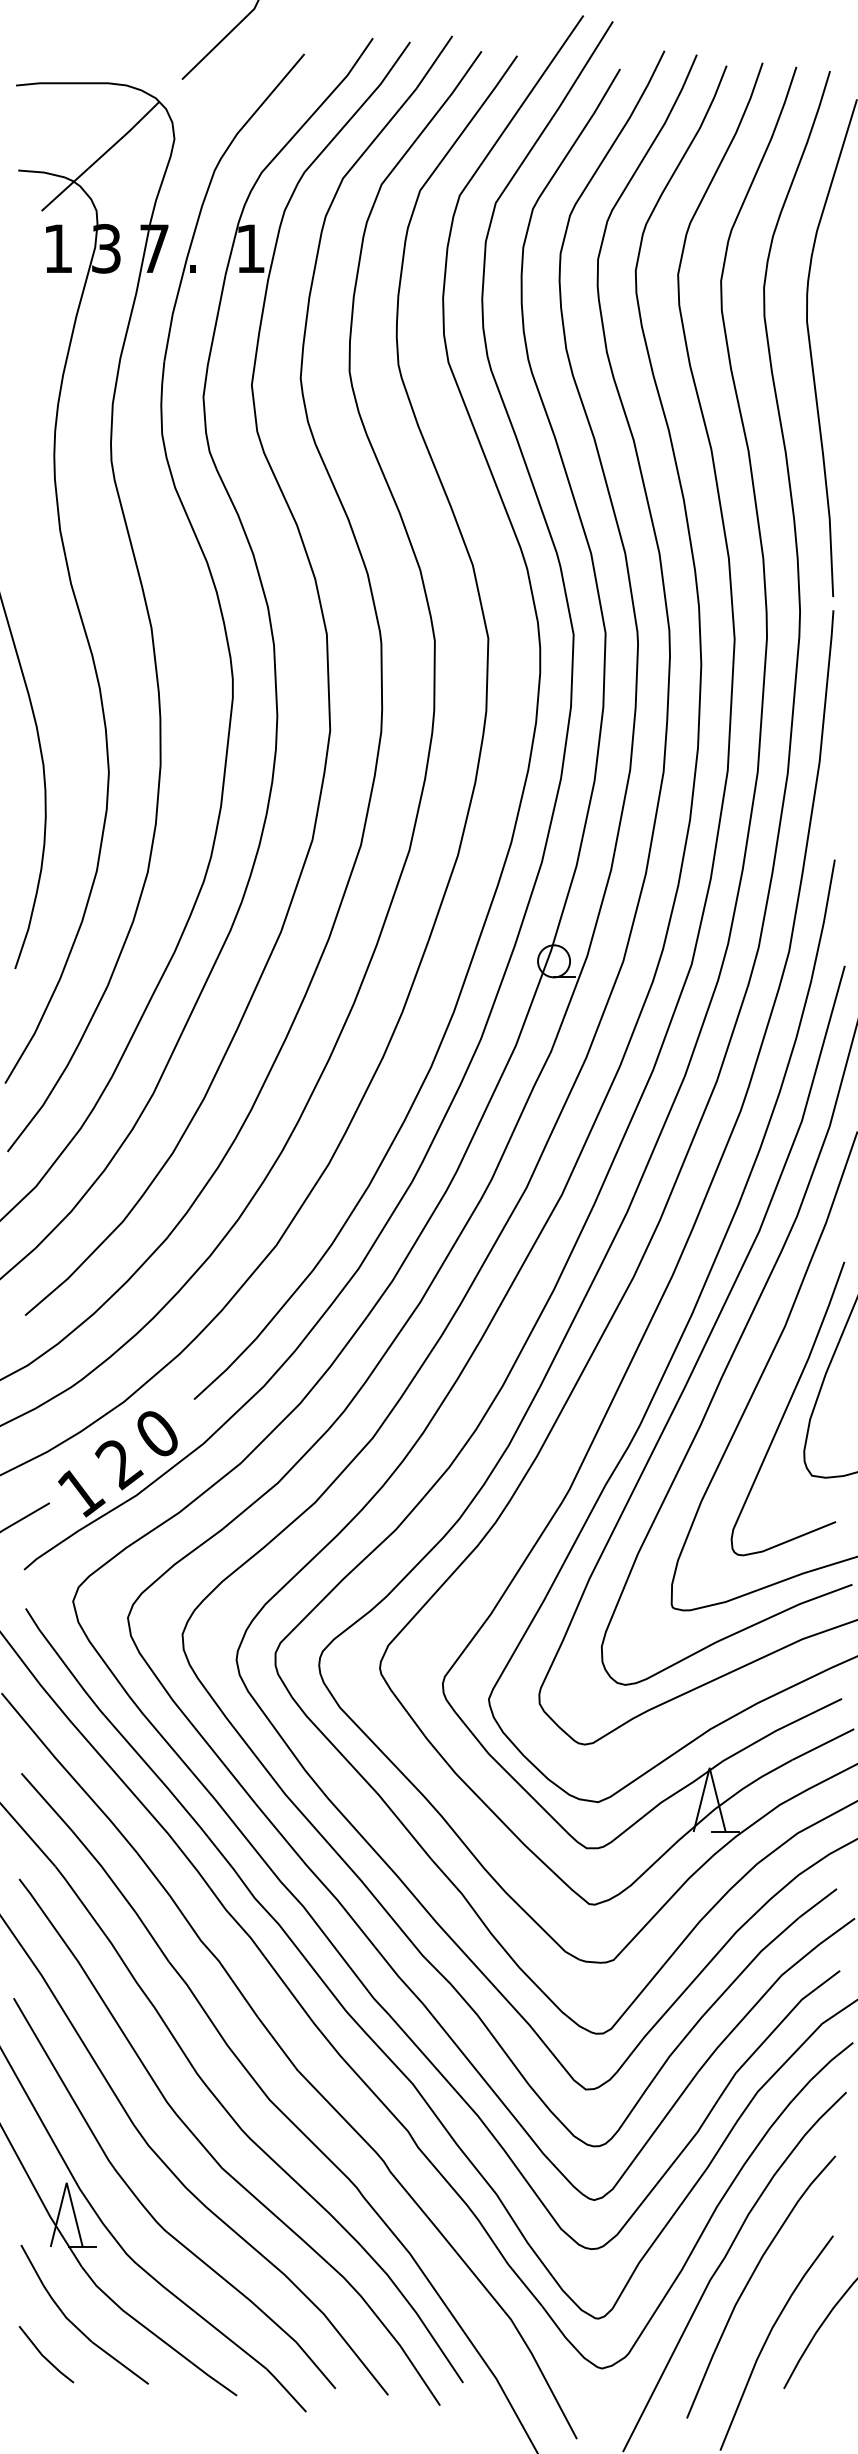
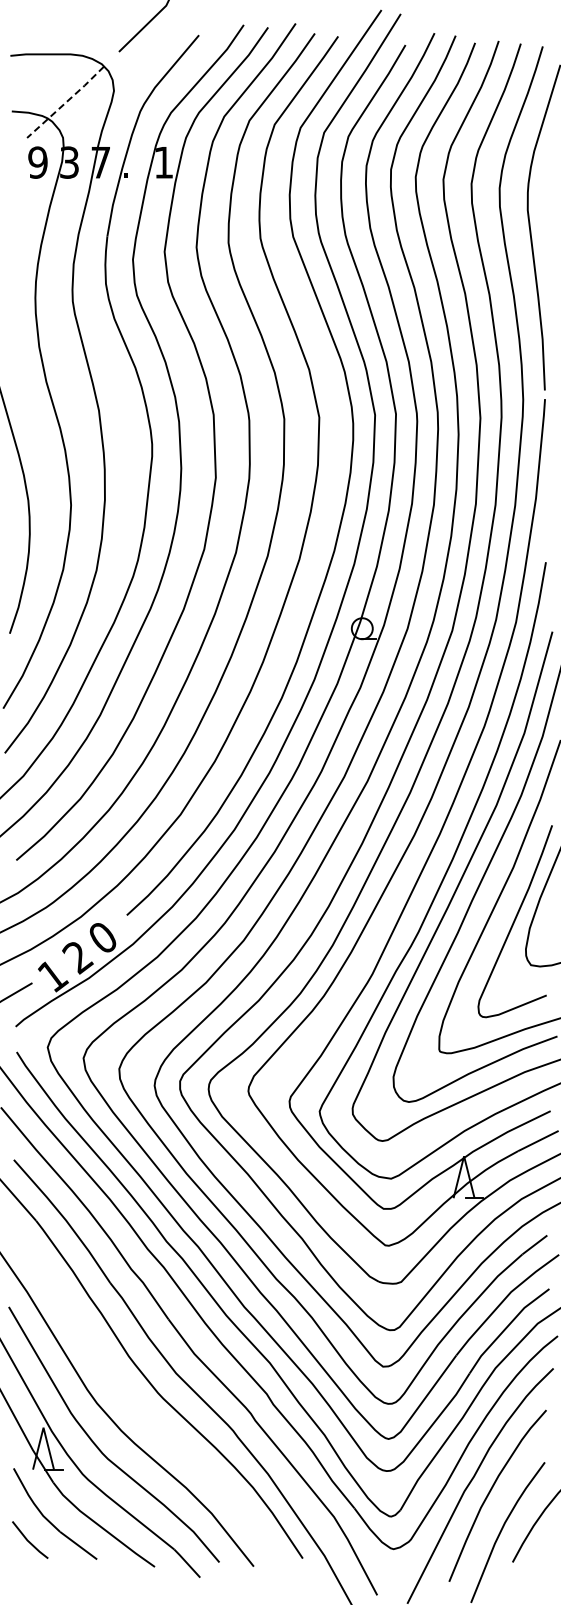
line: (101, 156) -> (66, 102), solid -> dashed
text: (57, 248) -> (37, 162), 1 -> 9
curve: (213, 2154) -> (139, 1409), removed

